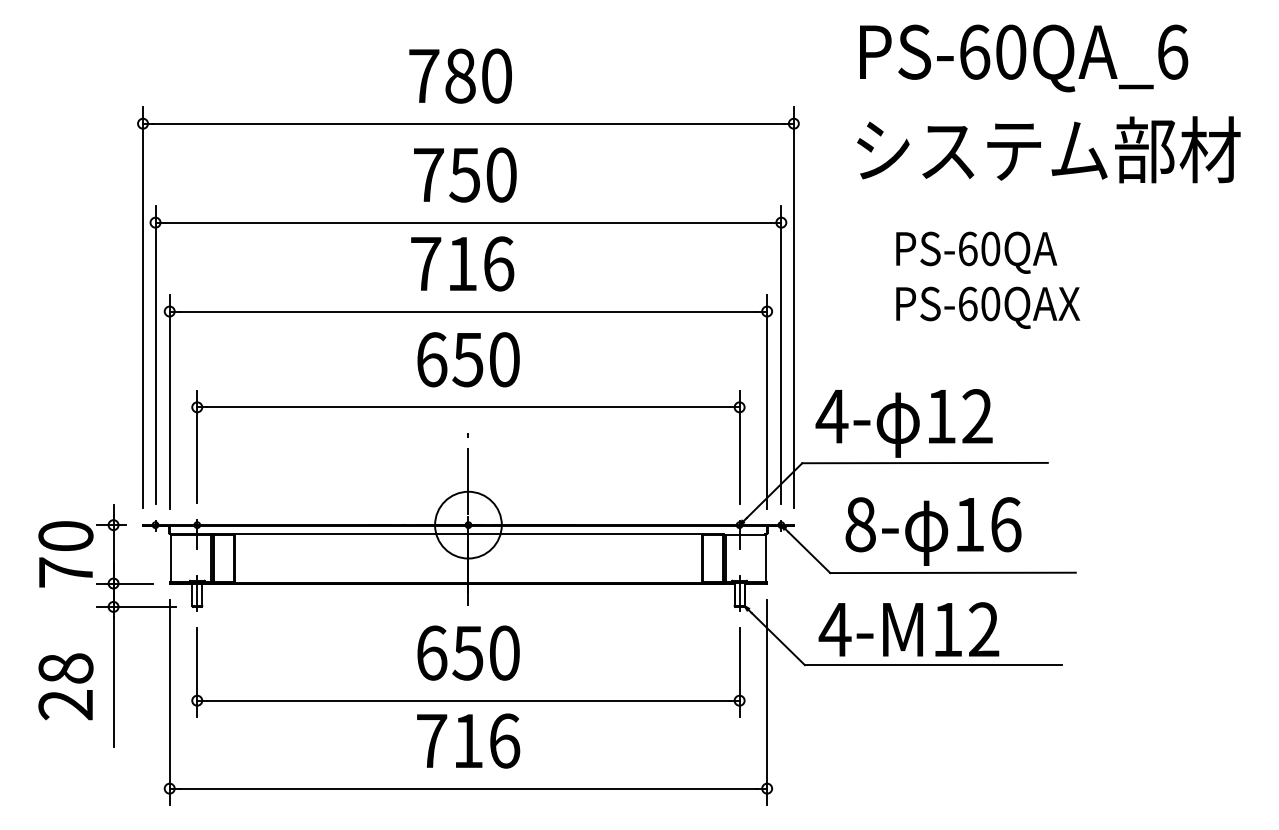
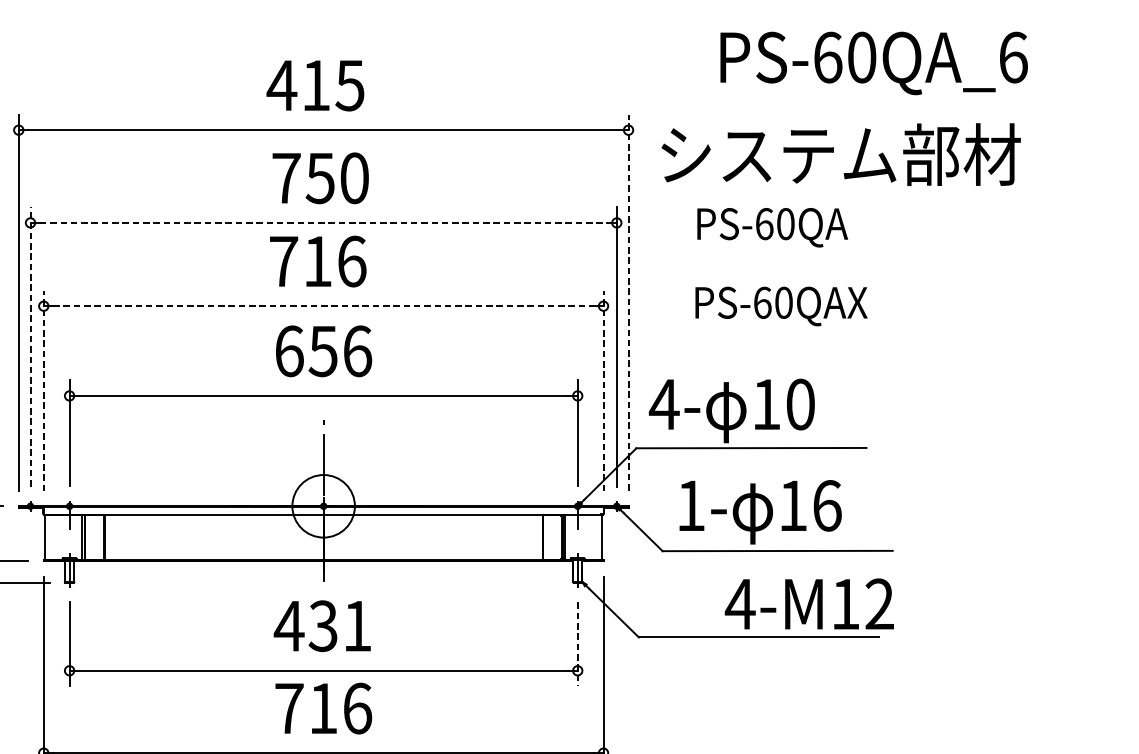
text: (1024, 58) -> (874, 63), moved
text: (459, 75) -> (315, 85), 780 -> 415
text: (1048, 149) -> (840, 154), moved
line: (468, 222) -> (323, 222), solid -> dashed
text: (976, 252) -> (772, 227), moved
line: (793, 307) -> (628, 302), solid -> dashed
text: (988, 307) -> (781, 306), moved
line: (468, 311) -> (323, 306), solid -> dashed
line: (155, 354) -> (30, 346), solid -> dashed
text: (505, 359) -> (358, 351), 650 -> 656
line: (169, 401) -> (43, 390), solid -> dashed
line: (767, 401) -> (603, 390), solid -> dashed
text: (977, 416) -> (800, 404), 12 -> 10
text: (860, 524) -> (690, 505), 8- -> 1-
text: (908, 629) -> (809, 604), moved
text: (467, 652) -> (322, 625), 650 -> 431
line: (739, 672) -> (577, 644), solid -> dashed

